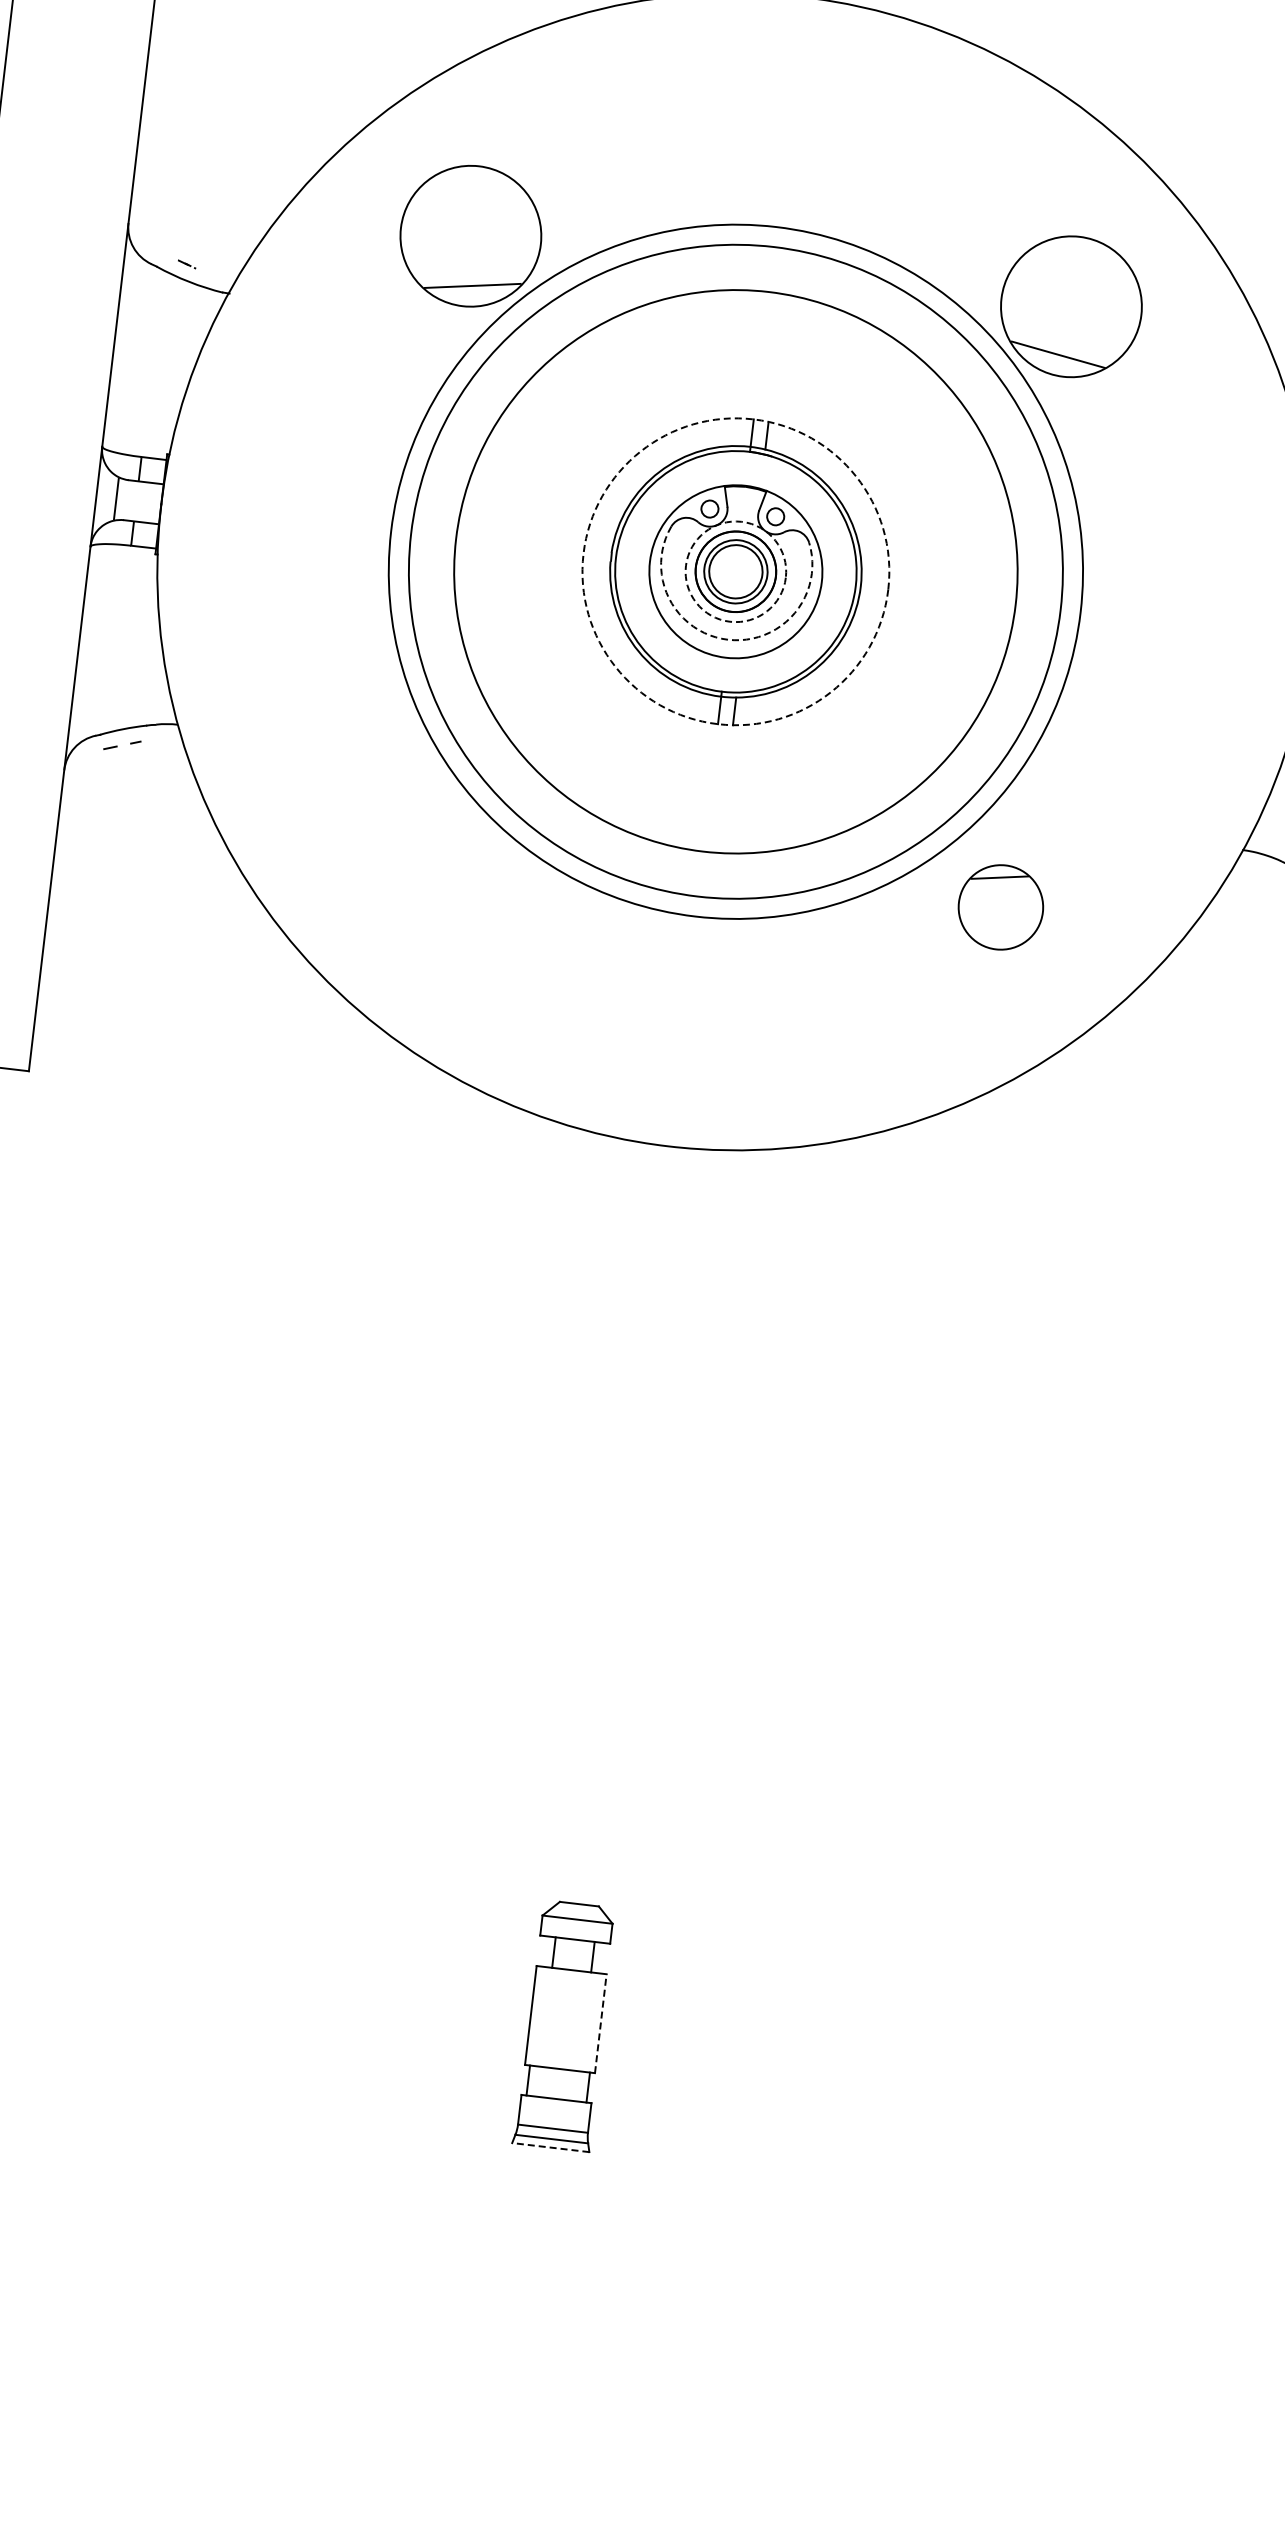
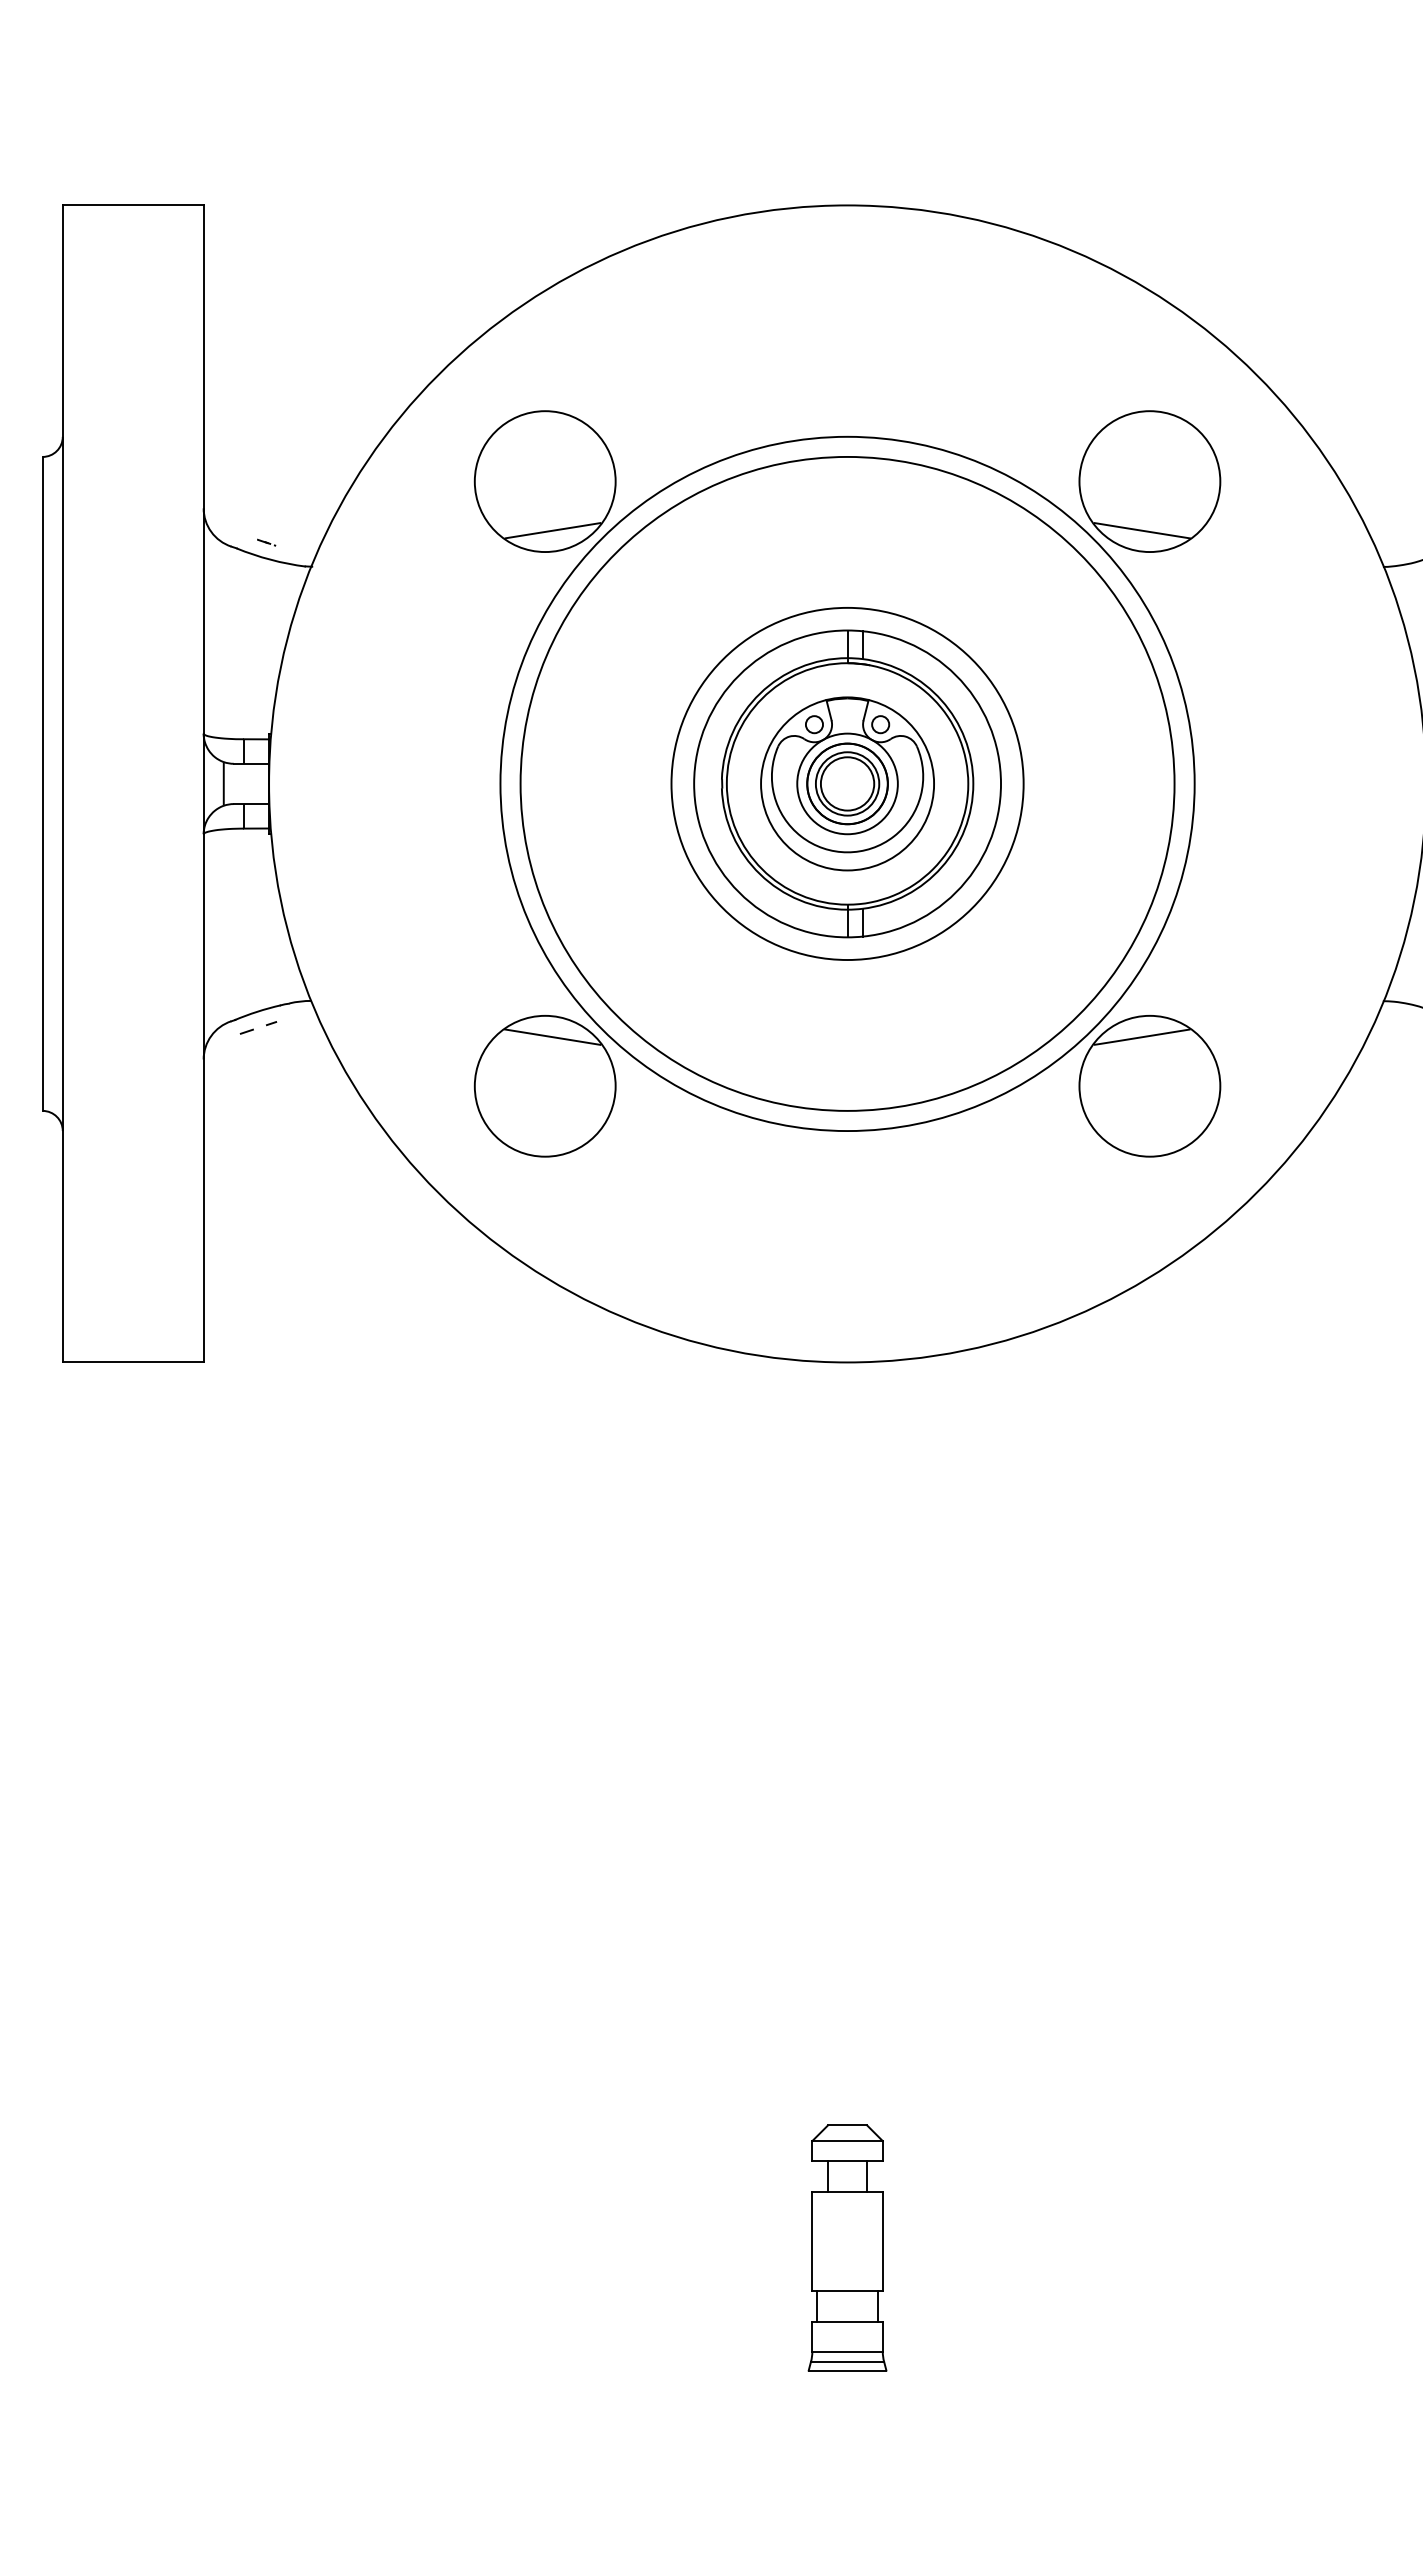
circle: (735, 571) -> (847, 783), dashed -> solid
circle: (735, 571) -> (847, 783), dashed -> solid
circle: (735, 571) -> (847, 783), size x0.62
arc: (727, 639) -> (847, 852), dashed -> solid
part: (399, 836) -> (544, 1086), added
part: (1000, 907) -> (1149, 1086), size x1.67
line: (600, 2023) -> (882, 2241), dashed -> solid
line: (550, 2147) -> (847, 2370), dashed -> solid

